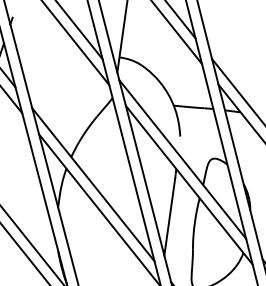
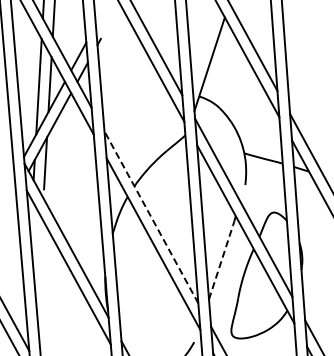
line: (93, 184) -> (151, 217), solid -> dashed
line: (170, 217) -> (221, 262), solid -> dashed

